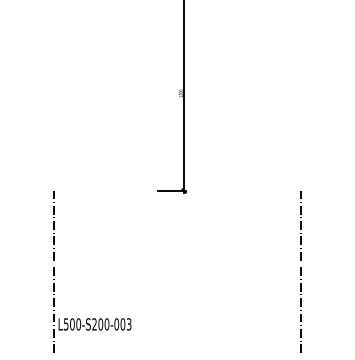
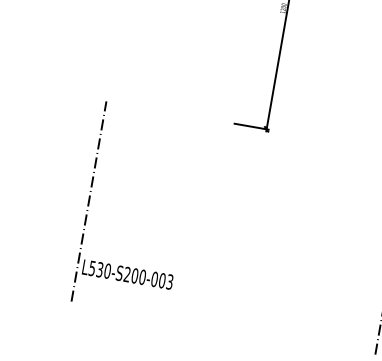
text: (72, 324) -> (100, 269), L500-S200-003 -> L530-S200-003

